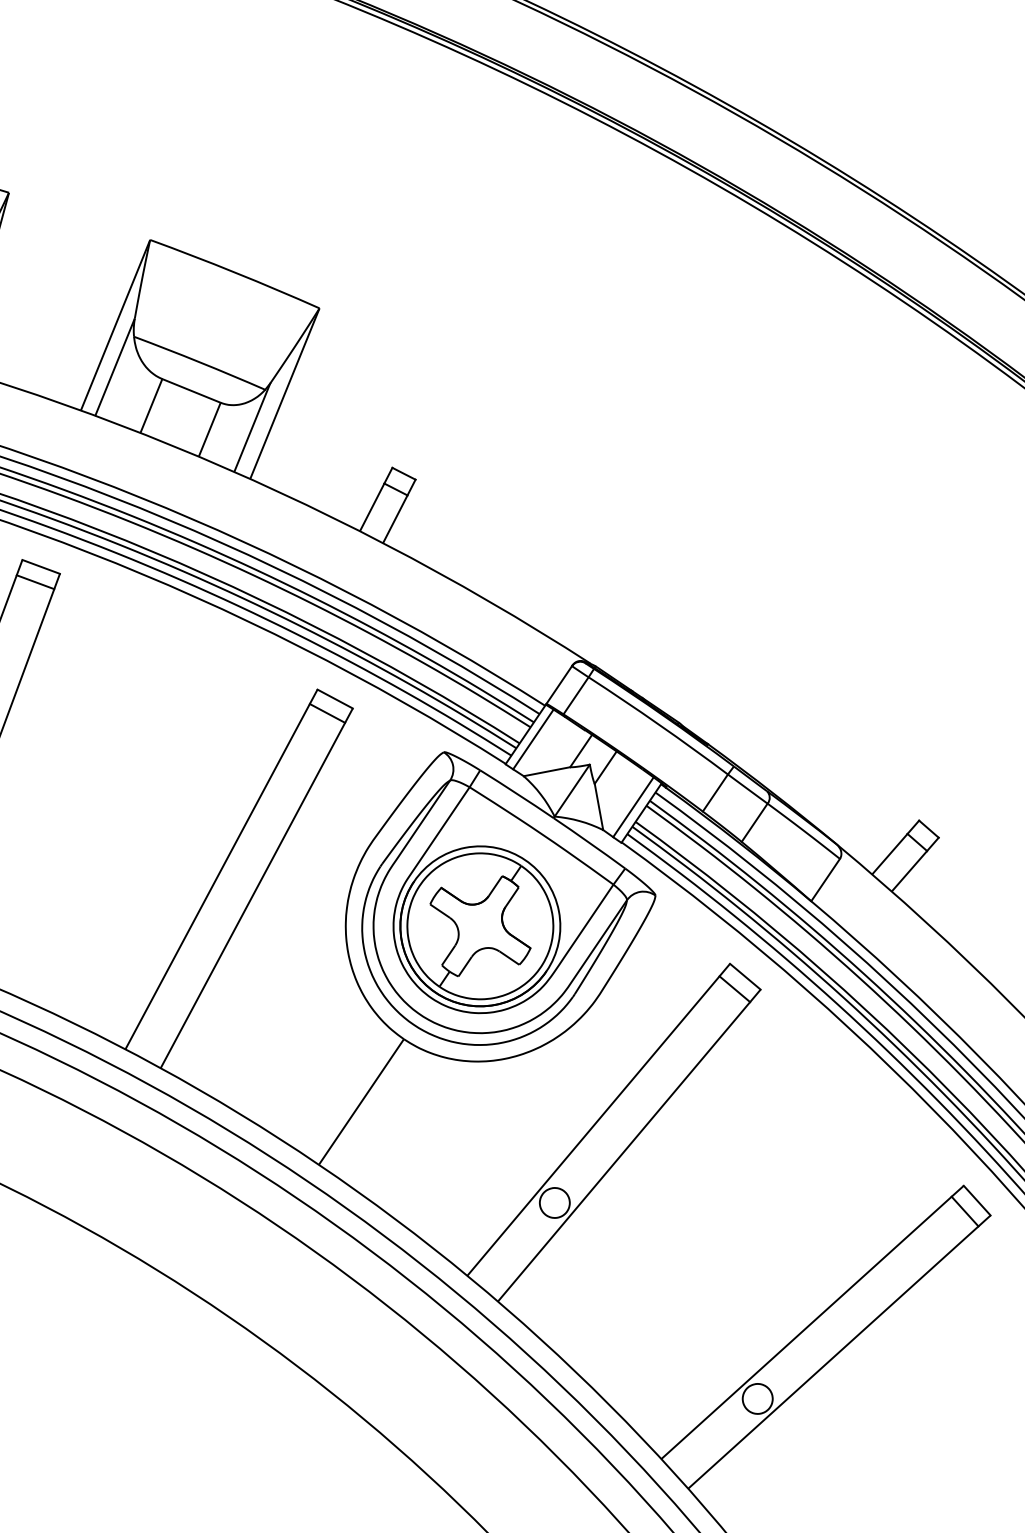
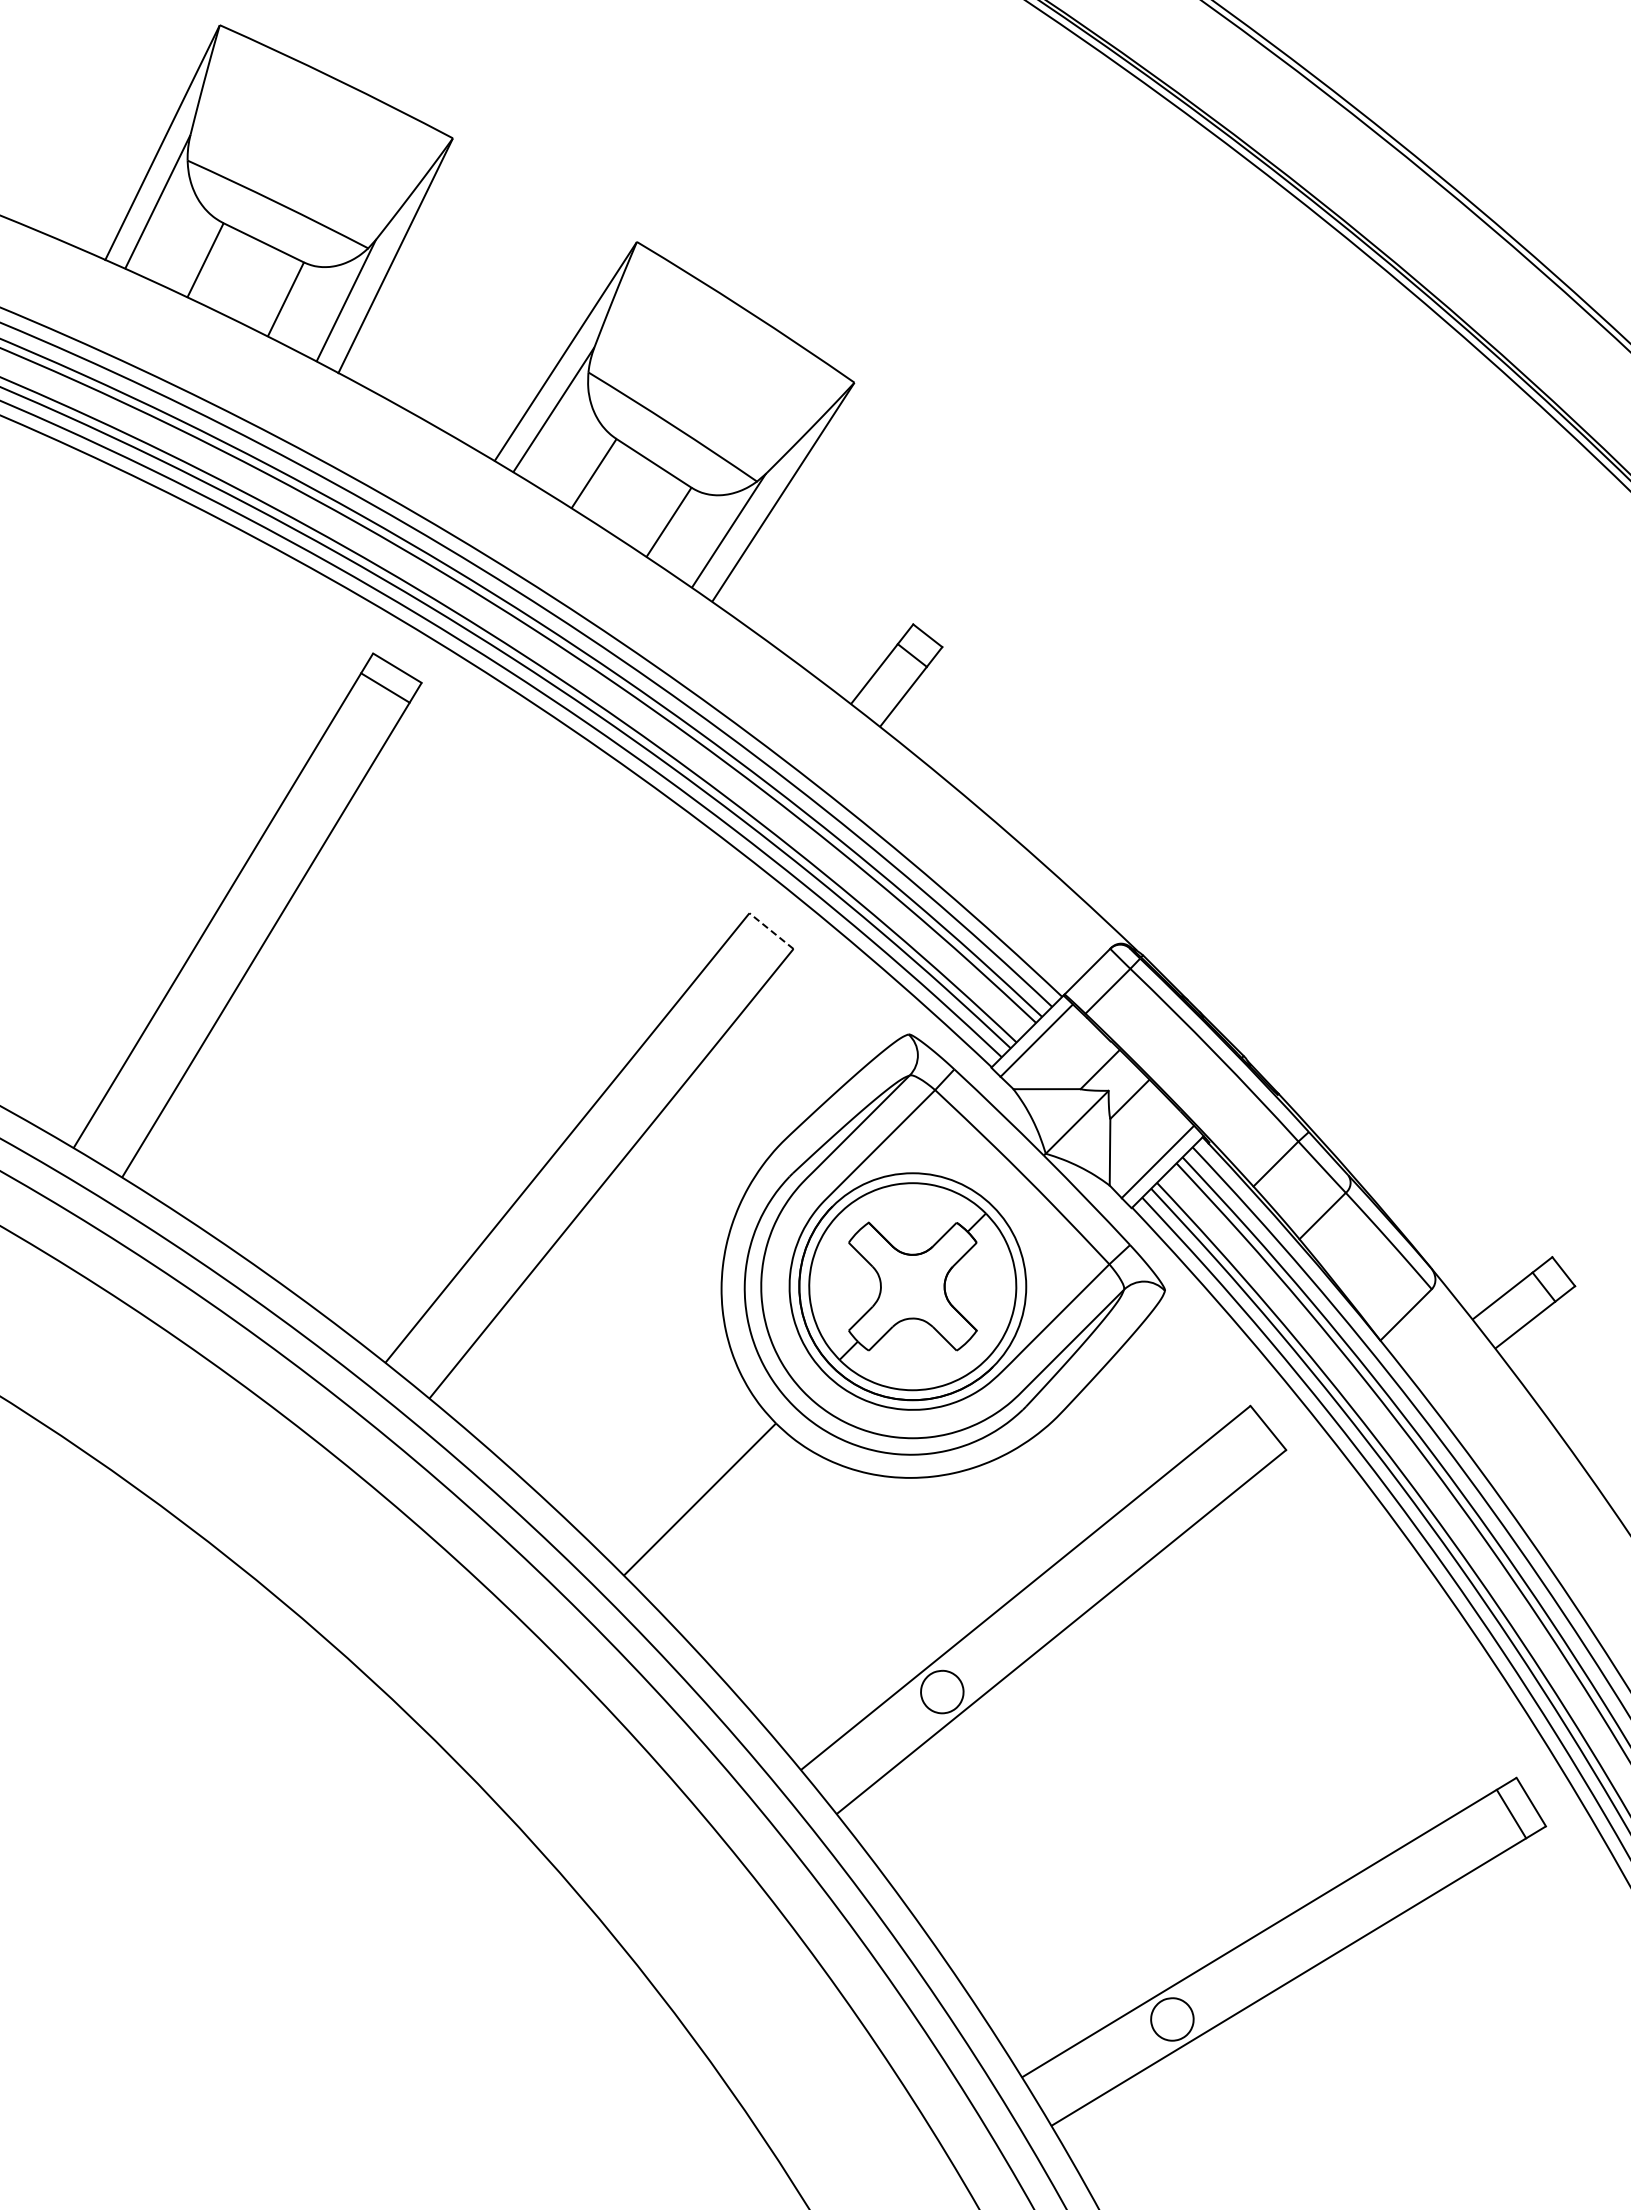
line: (335, 698) -> (771, 930), solid -> dashed
line: (327, 713) -> (756, 948), removed
line: (734, 989) -> (1250, 1442), removed

